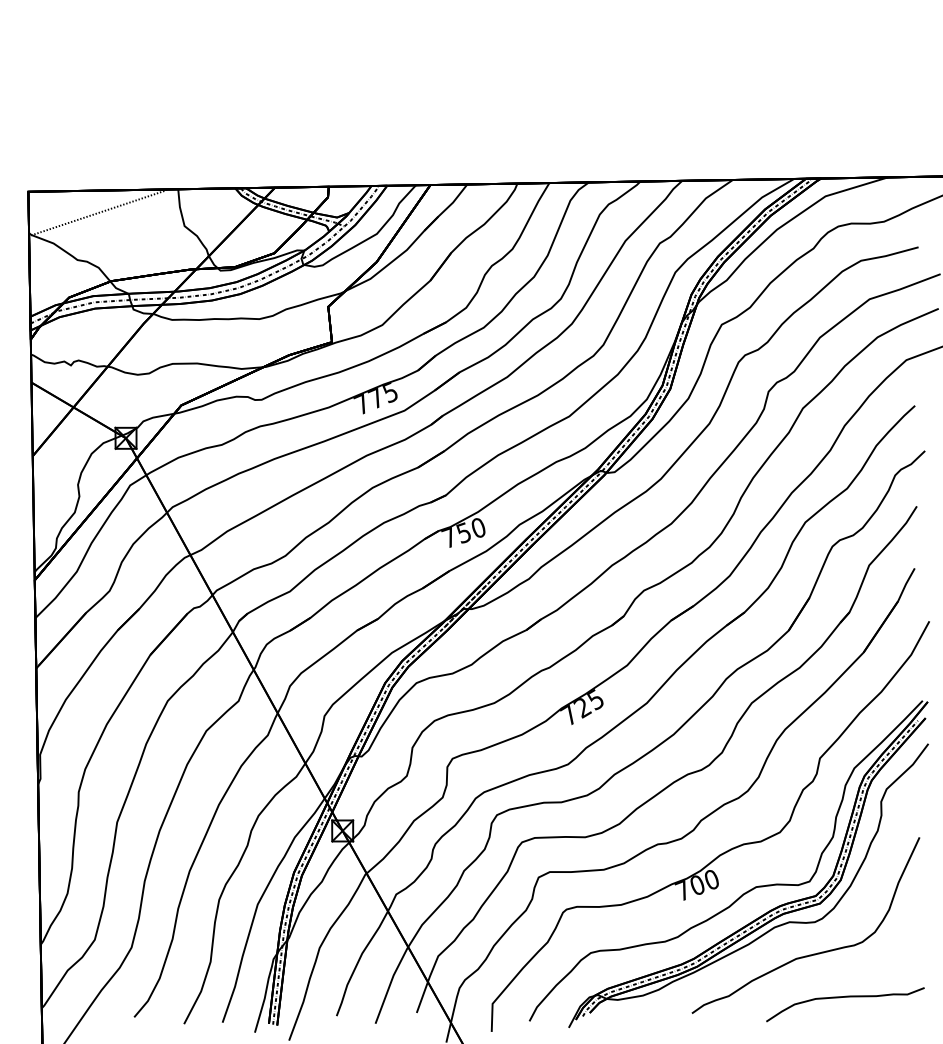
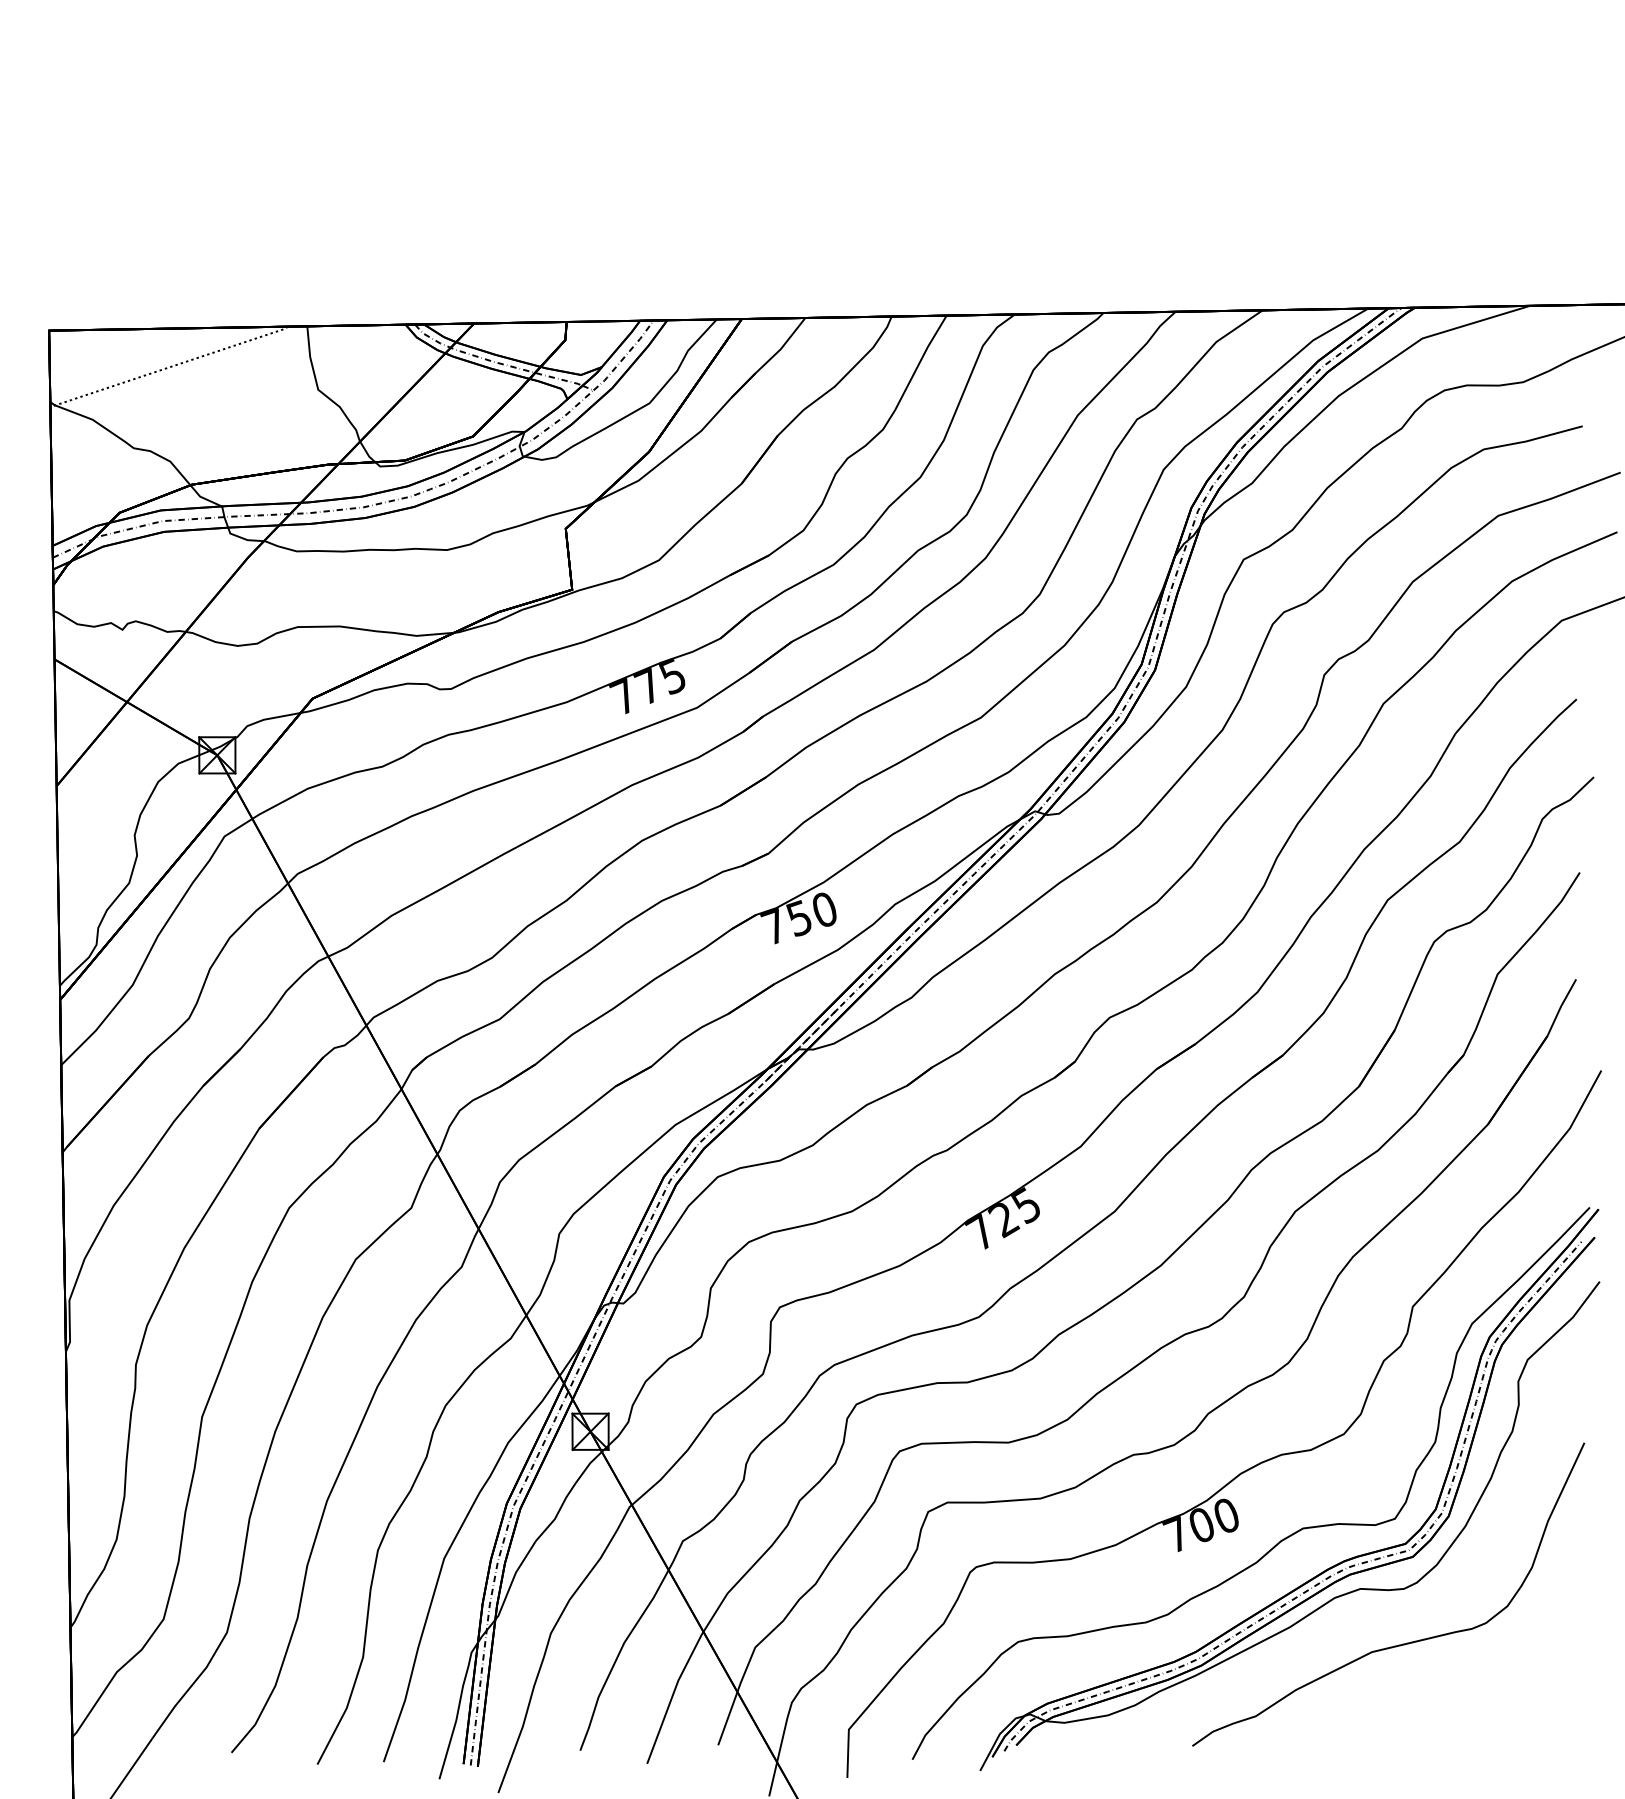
curve: (845, 997) -> (1456, 1718), removed

